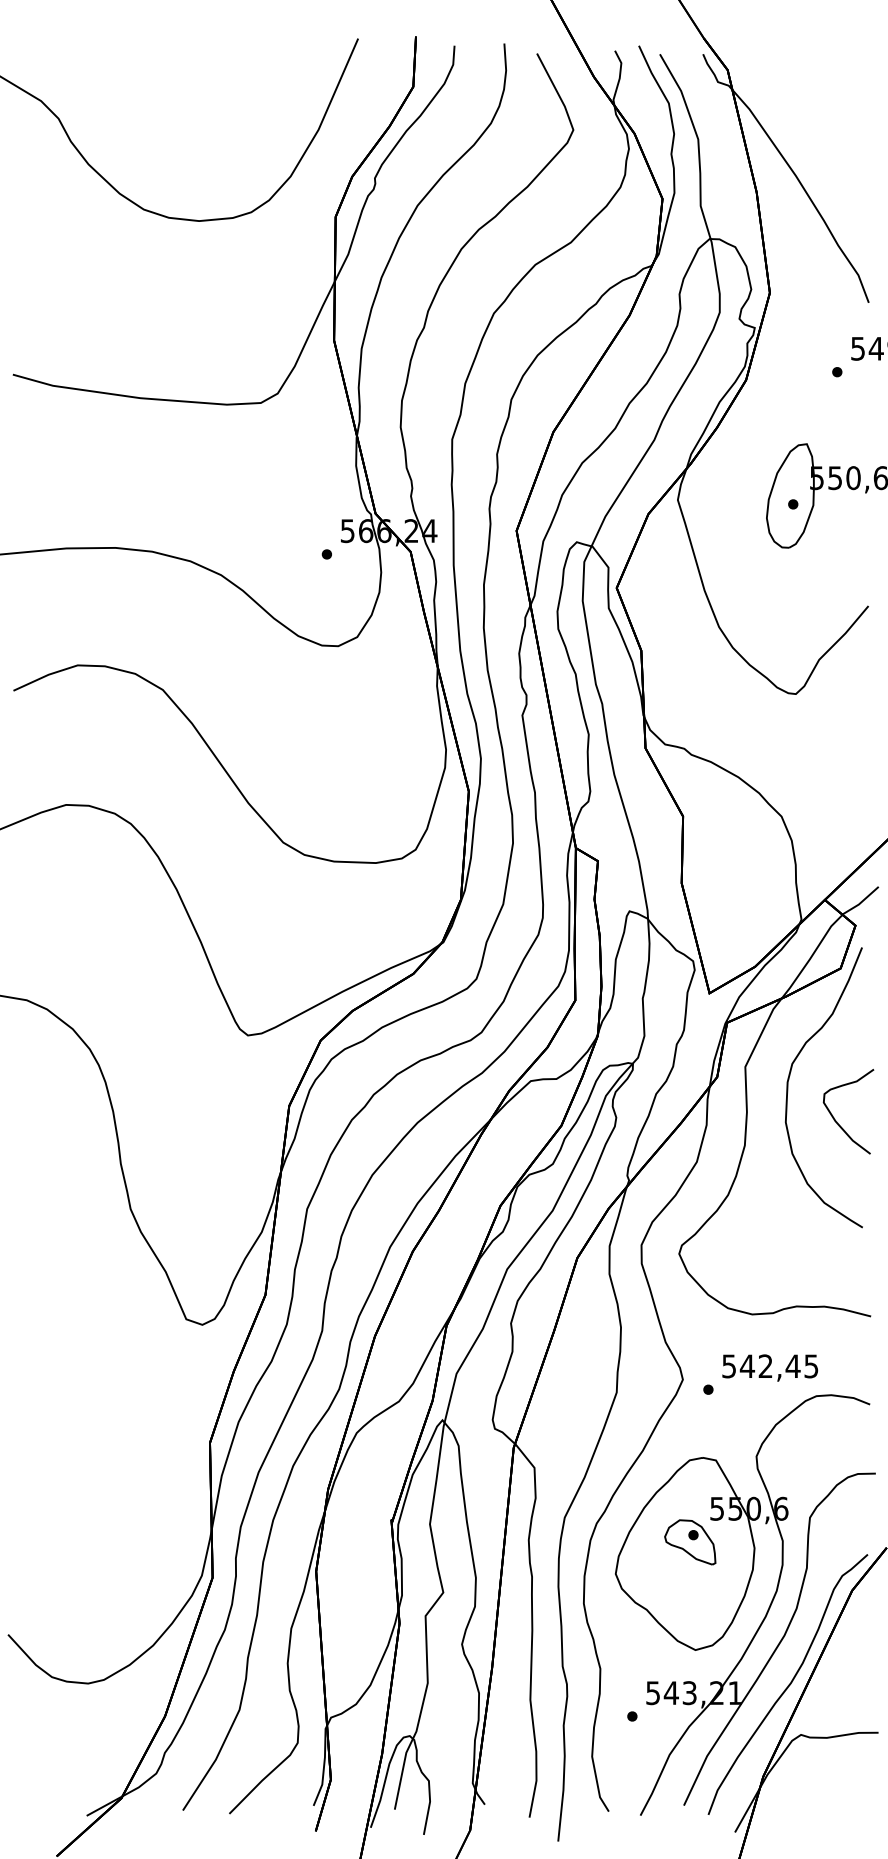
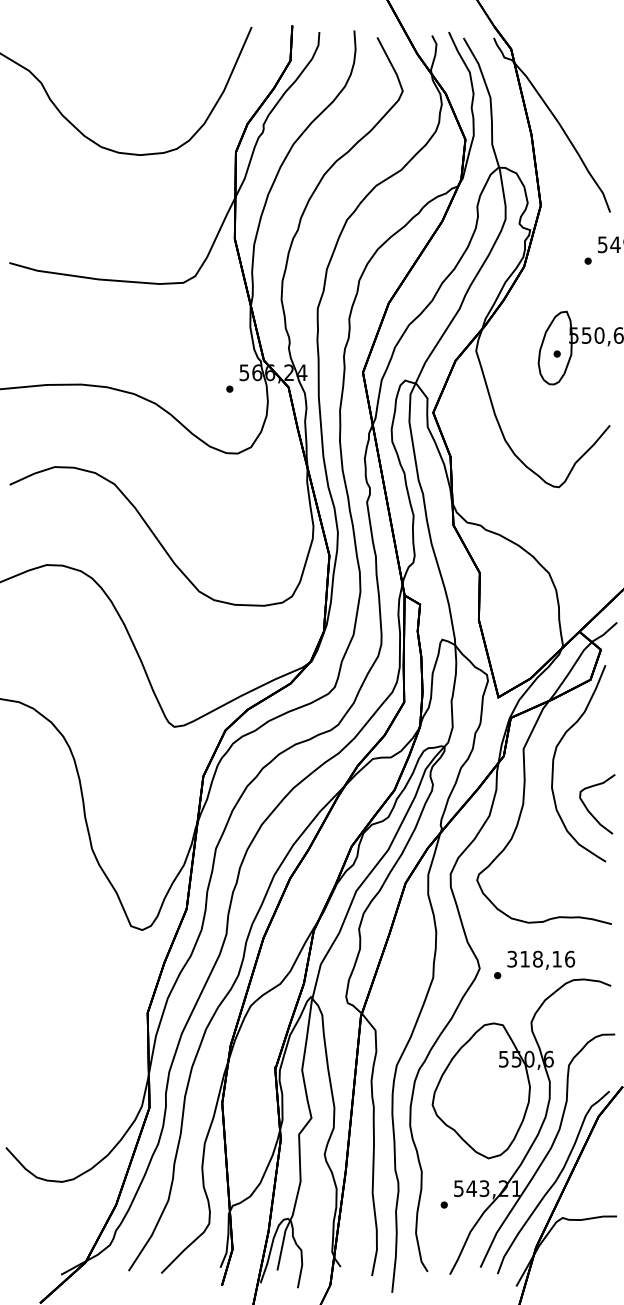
curve: (837, 1121) -> (589, 811), moved
text: (770, 1366) -> (541, 959), 542,45 -> 318,16
part: (690, 1542) -> (485, 1082), removed

